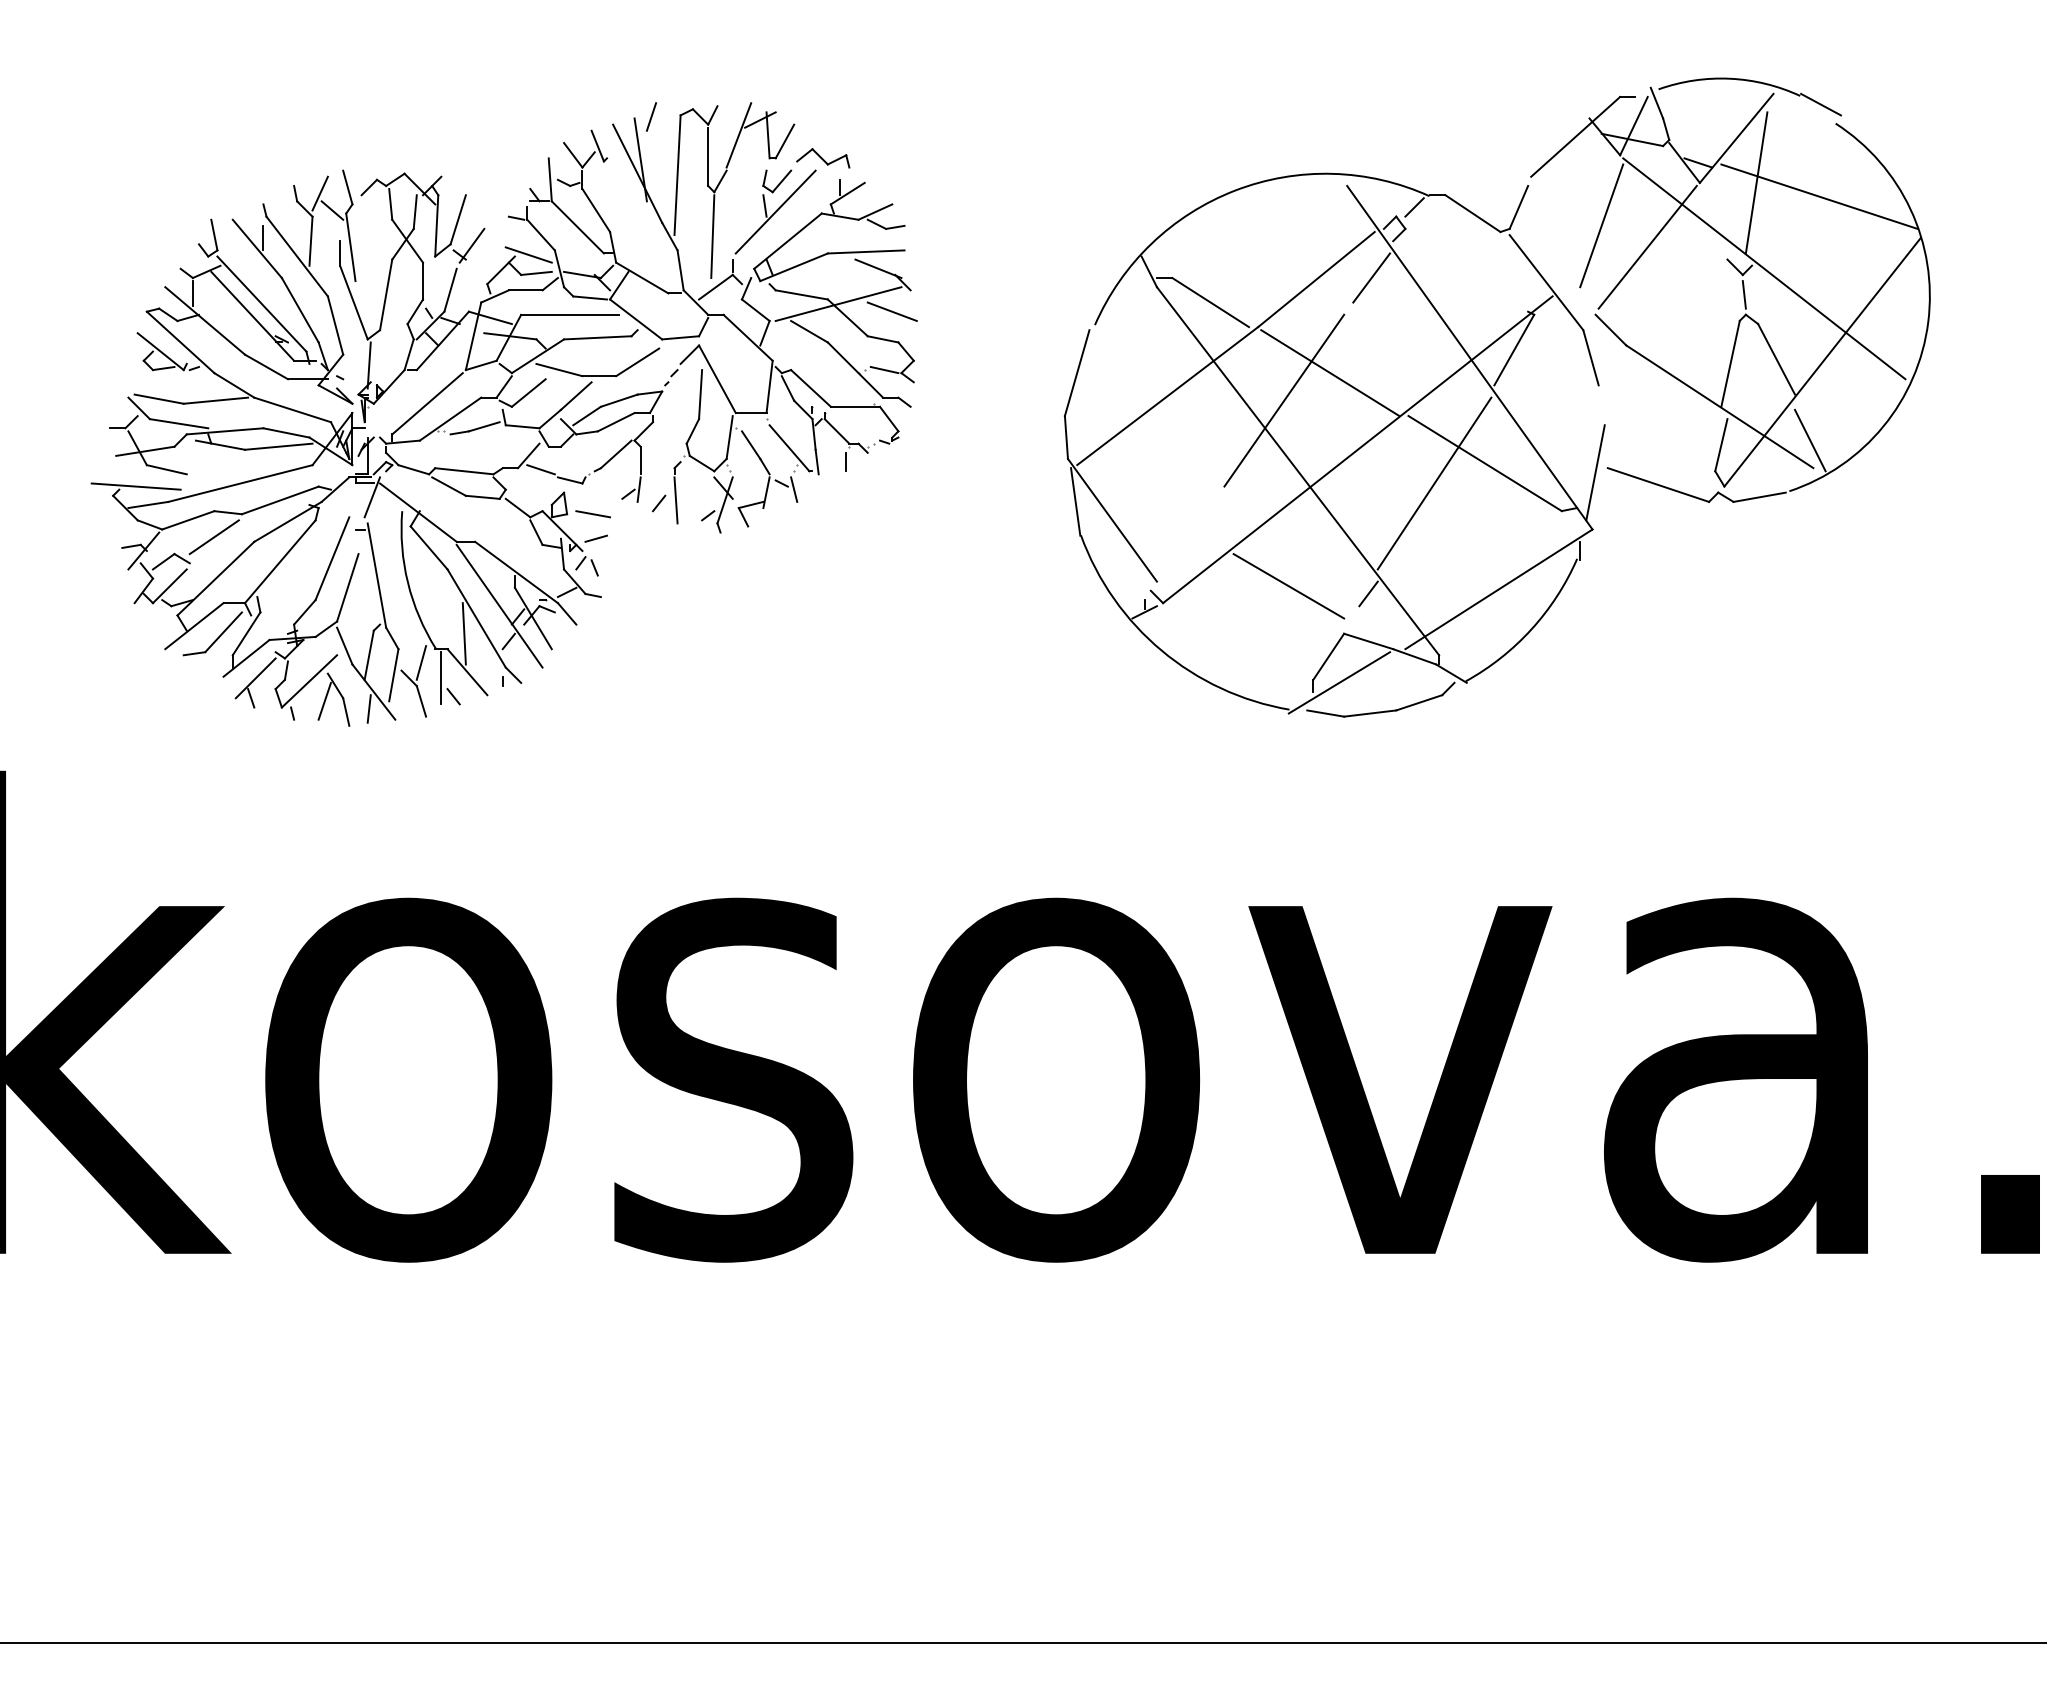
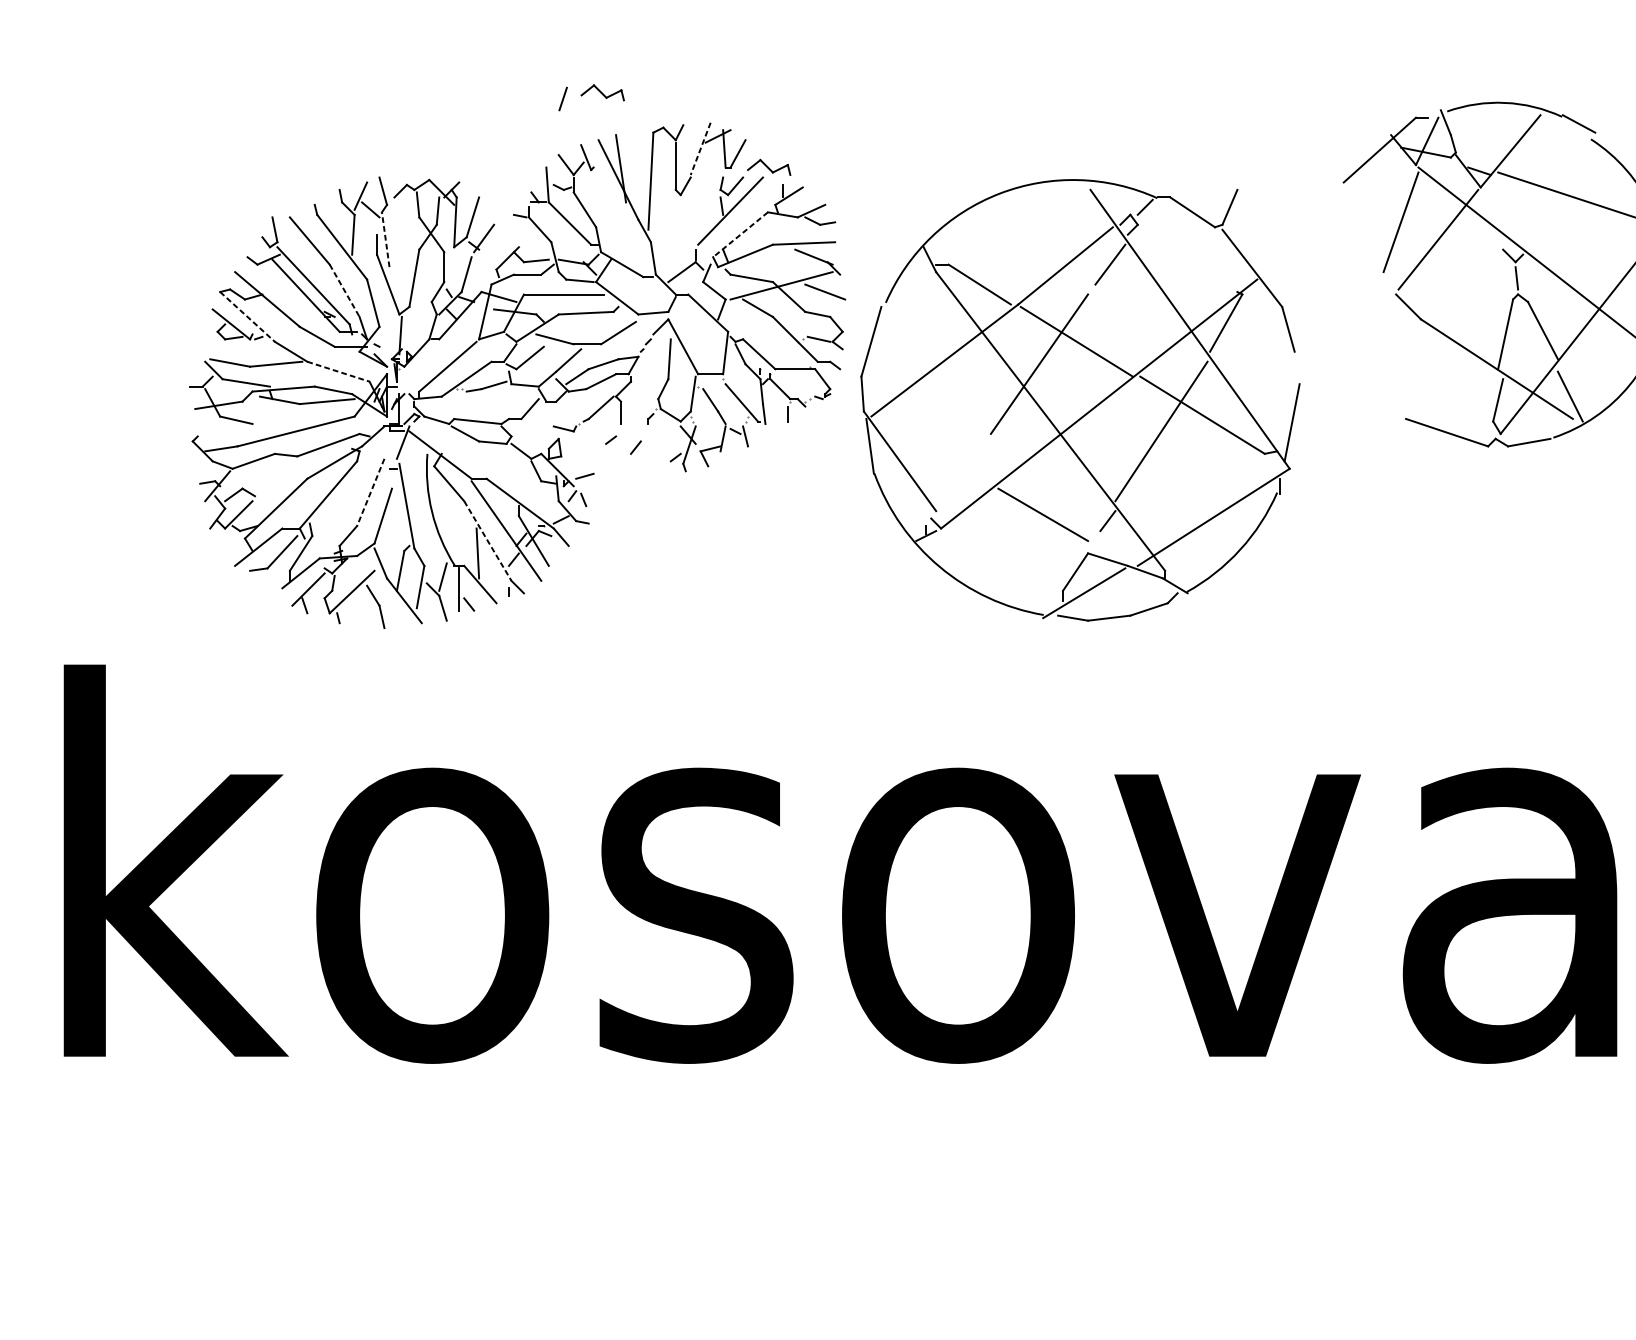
part: (618, 66) -> (602, 92), added
line: (651, 116) -> (563, 98), moved
line: (738, 135) -> (700, 148), solid -> dashed
line: (1756, 182) -> (1526, 187), removed
line: (712, 236) -> (679, 230), removed
line: (263, 237) -> (314, 231), removed
line: (787, 241) -> (740, 235), solid -> dashed
line: (350, 246) -> (385, 239), solid -> dashed
line: (528, 254) -> (529, 245), removed
line: (192, 293) -> (257, 277), removed
line: (300, 310) -> (344, 291), solid -> dashed
line: (180, 342) -> (247, 316), solid -> dashed
line: (293, 410) -> (339, 372), solid -> dashed
part: (1334, 444) -> (1080, 399), moved
line: (540, 469) -> (539, 420), removed
line: (135, 486) -> (210, 433), removed
line: (638, 489) -> (619, 436), removed
line: (675, 500) -> (649, 445), removed
line: (593, 514) -> (582, 456), removed
line: (213, 537) -> (274, 475), removed
line: (332, 558) -> (370, 492), solid -> dashed
line: (476, 618) -> (487, 541), solid -> dashed
line: (324, 700) -> (364, 607), removed
line: (368, 708) -> (400, 614), removed

